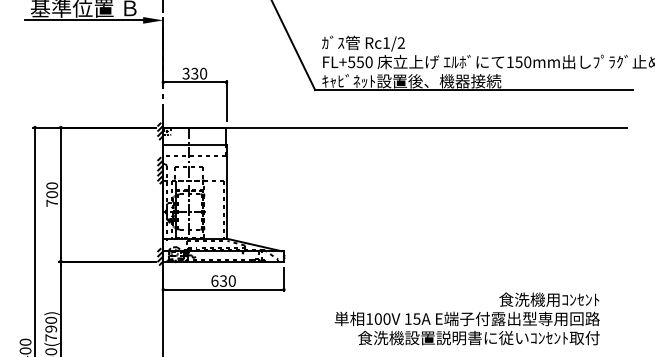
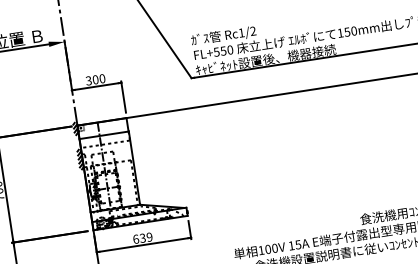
text: (194, 73) -> (95, 79), 330 -> 300
hatch: (160, 256) -> (90, 226), removed
text: (231, 280) -> (148, 236), 630 -> 639

